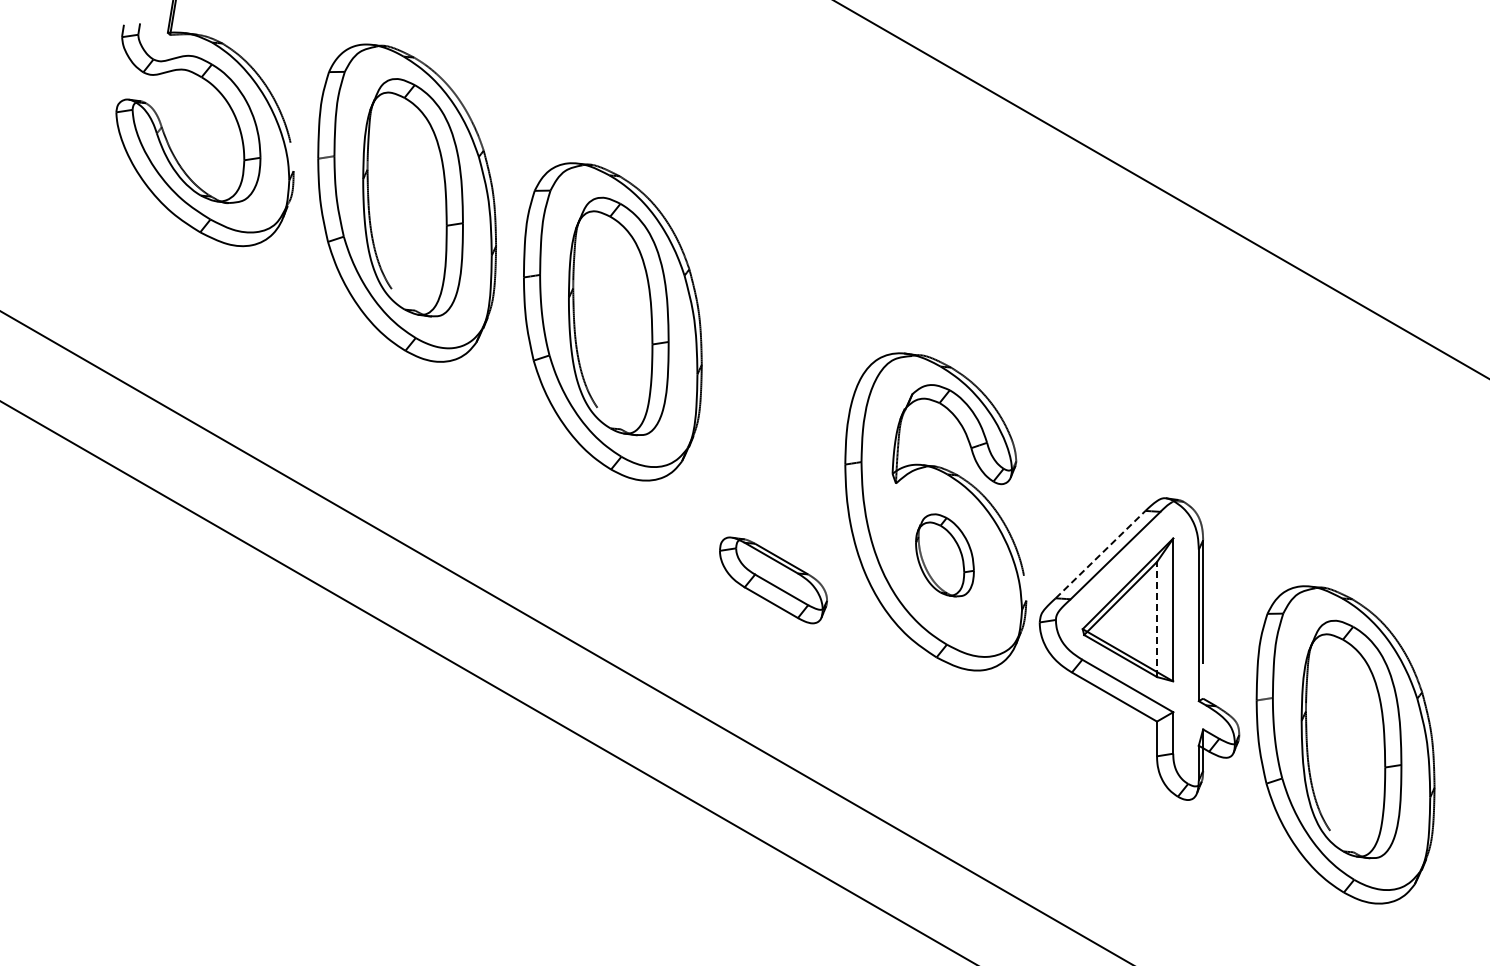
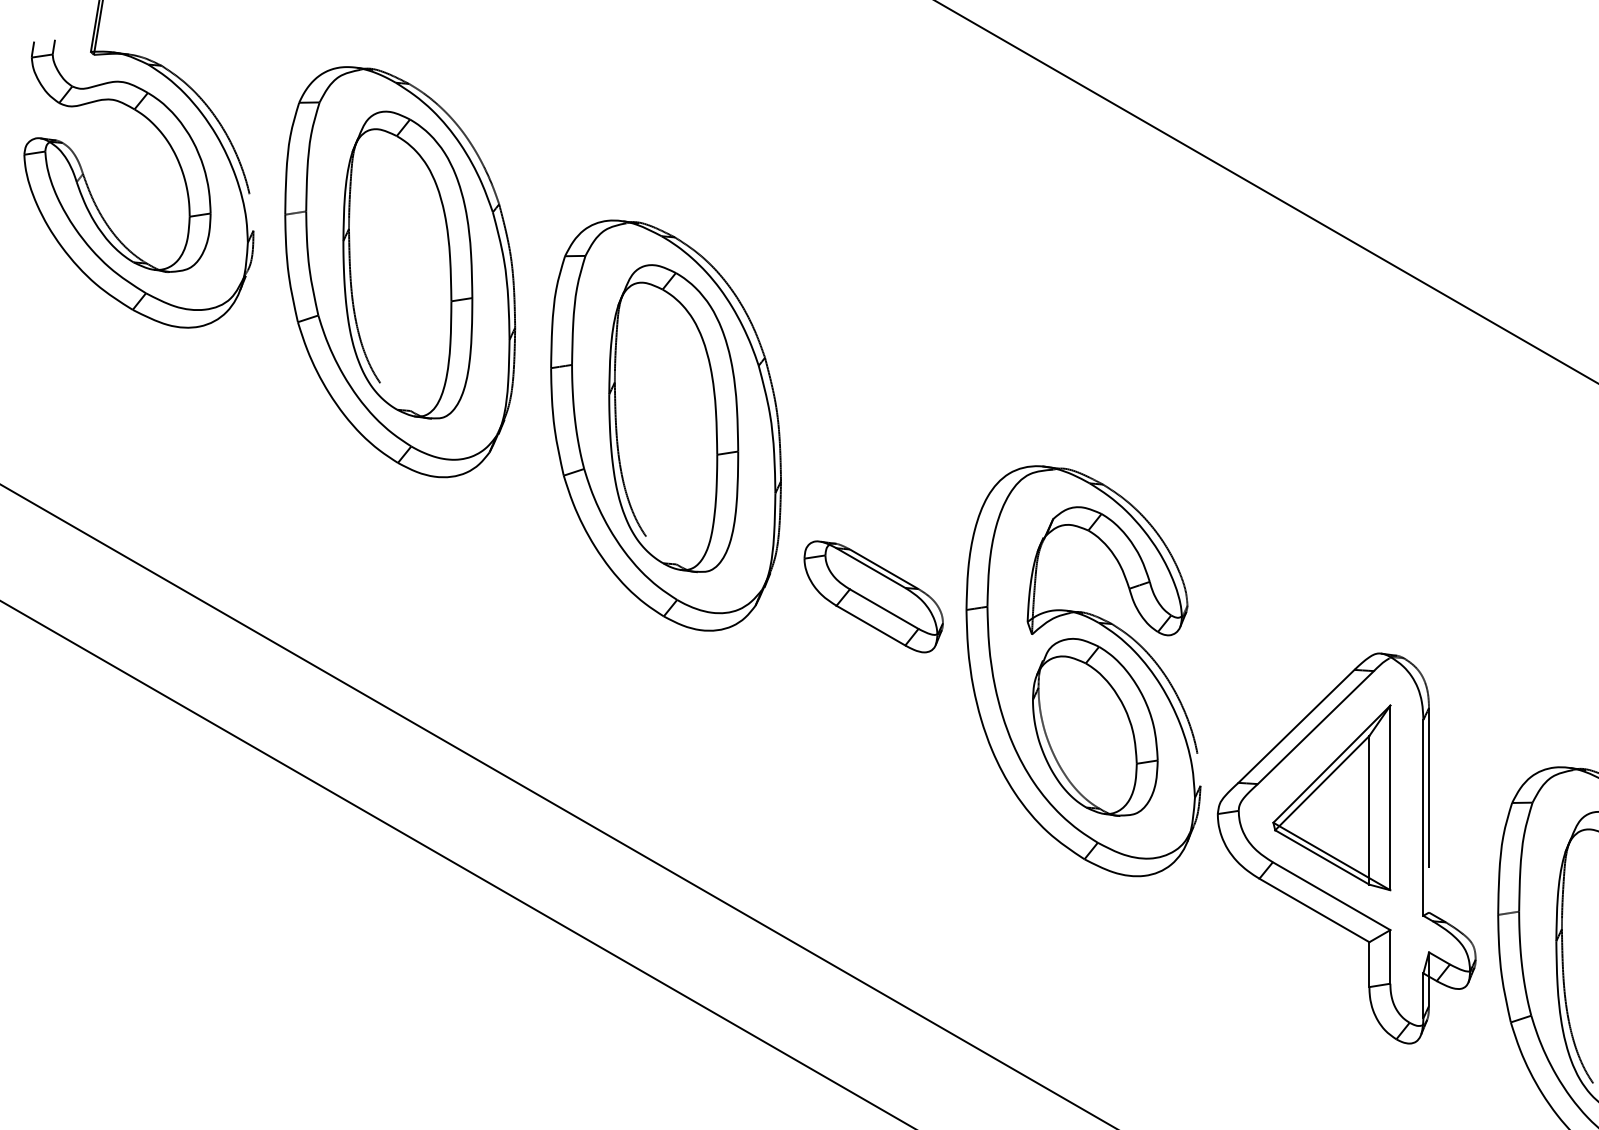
line: (1100, 554) -> (1296, 726), dashed -> solid
part: (944, 555) -> (1094, 727), size x1.67
part: (773, 580) -> (873, 596), moved
line: (1157, 619) -> (1370, 810), dashed -> solid

